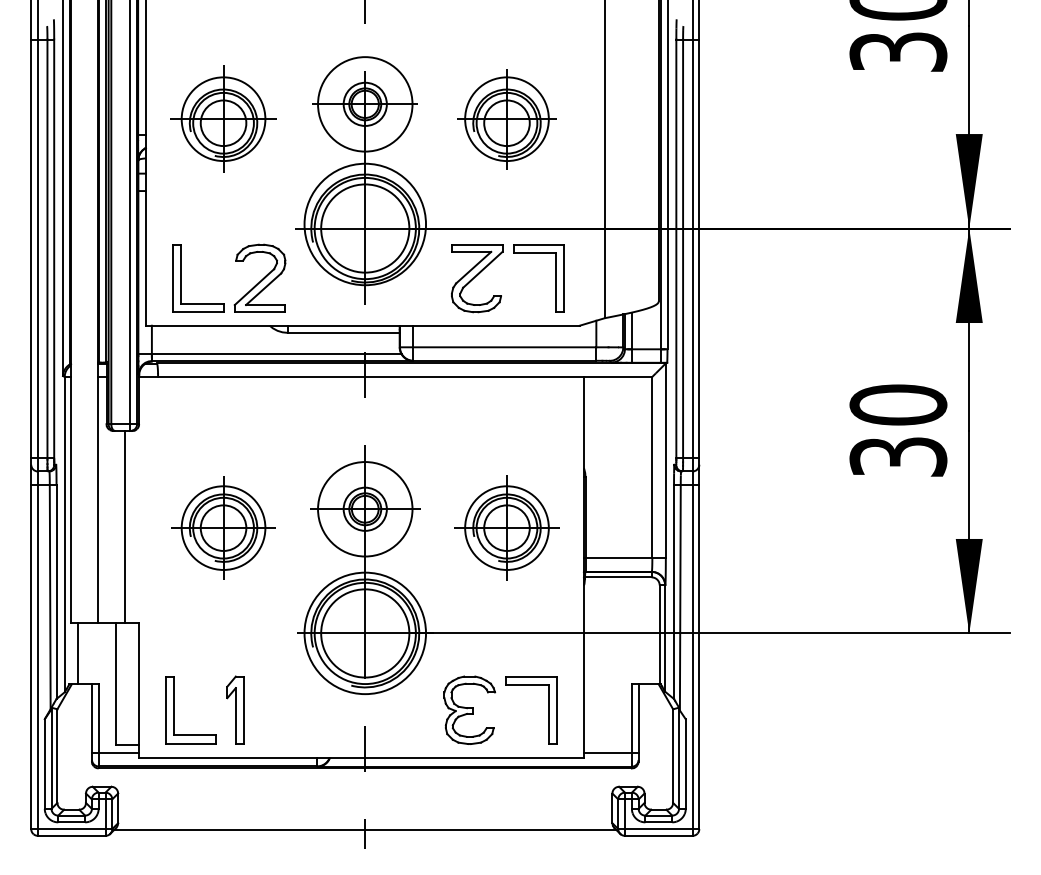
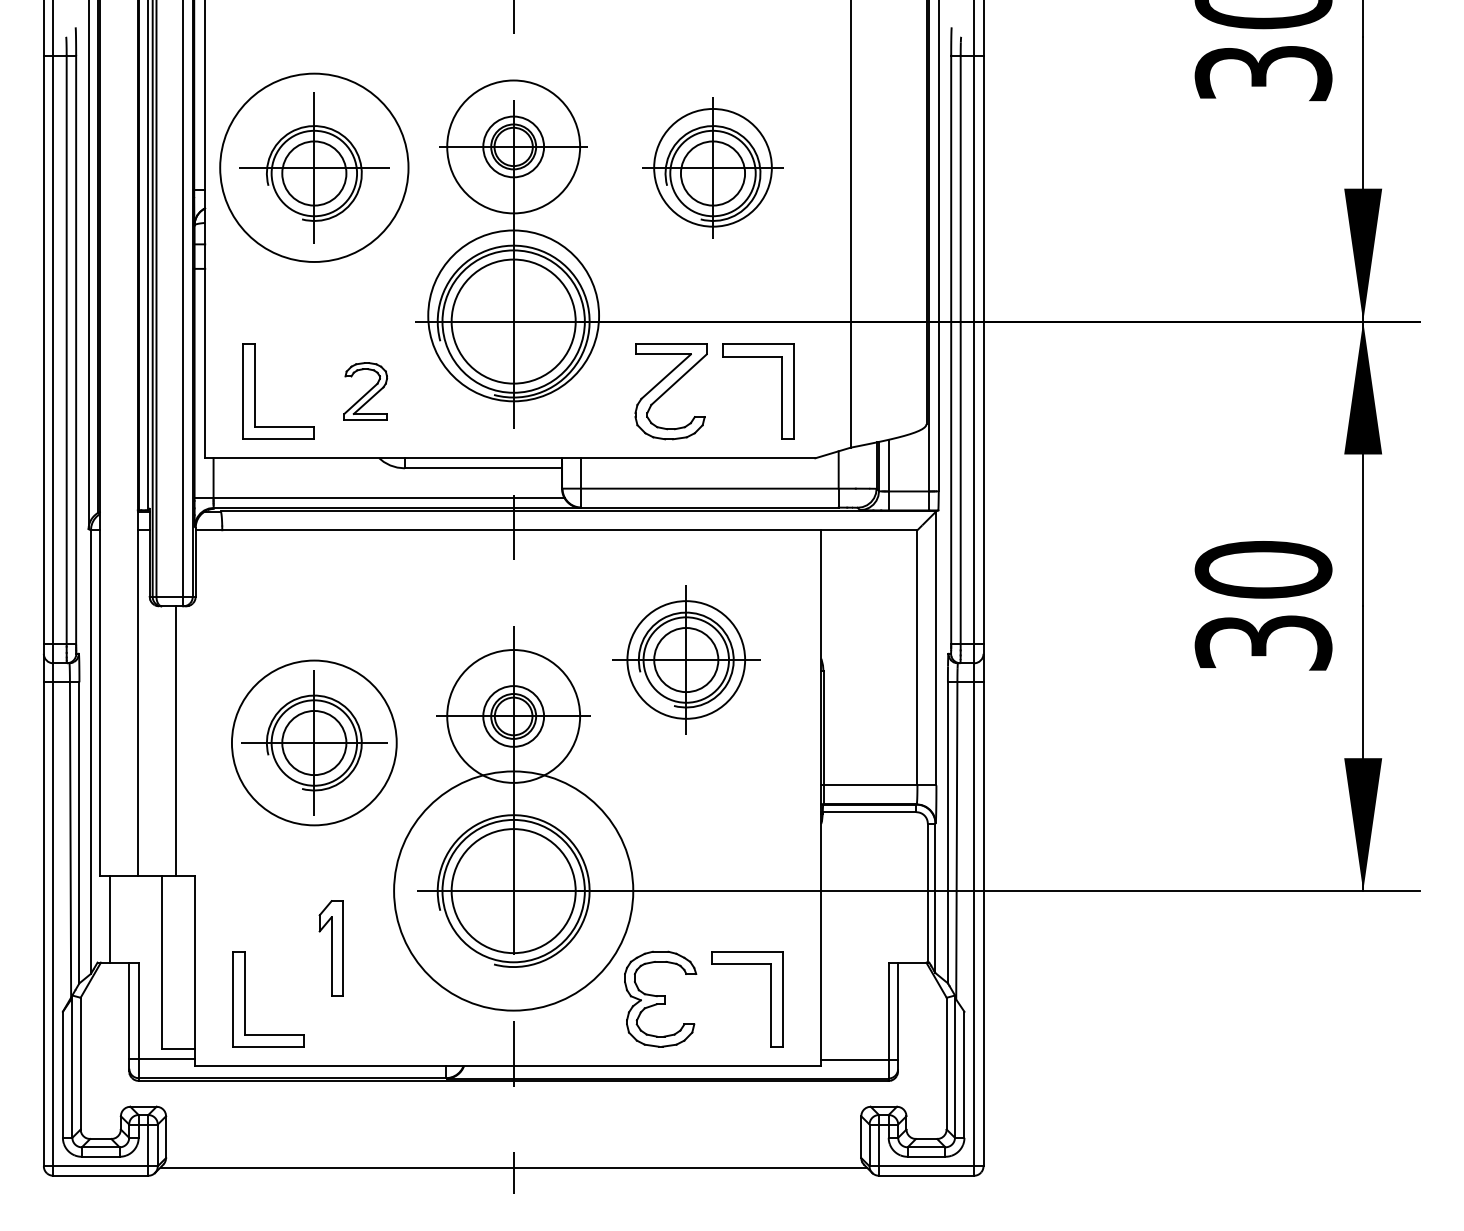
circle: (223, 119) -> (314, 168), size x1.6
part: (259, 277) -> (364, 390), size x0.6
circle: (223, 527) -> (314, 742), size x1.4
part: (506, 527) -> (685, 659), moved
circle: (365, 633) -> (513, 891), size x1.4
part: (235, 709) -> (331, 947), moved

